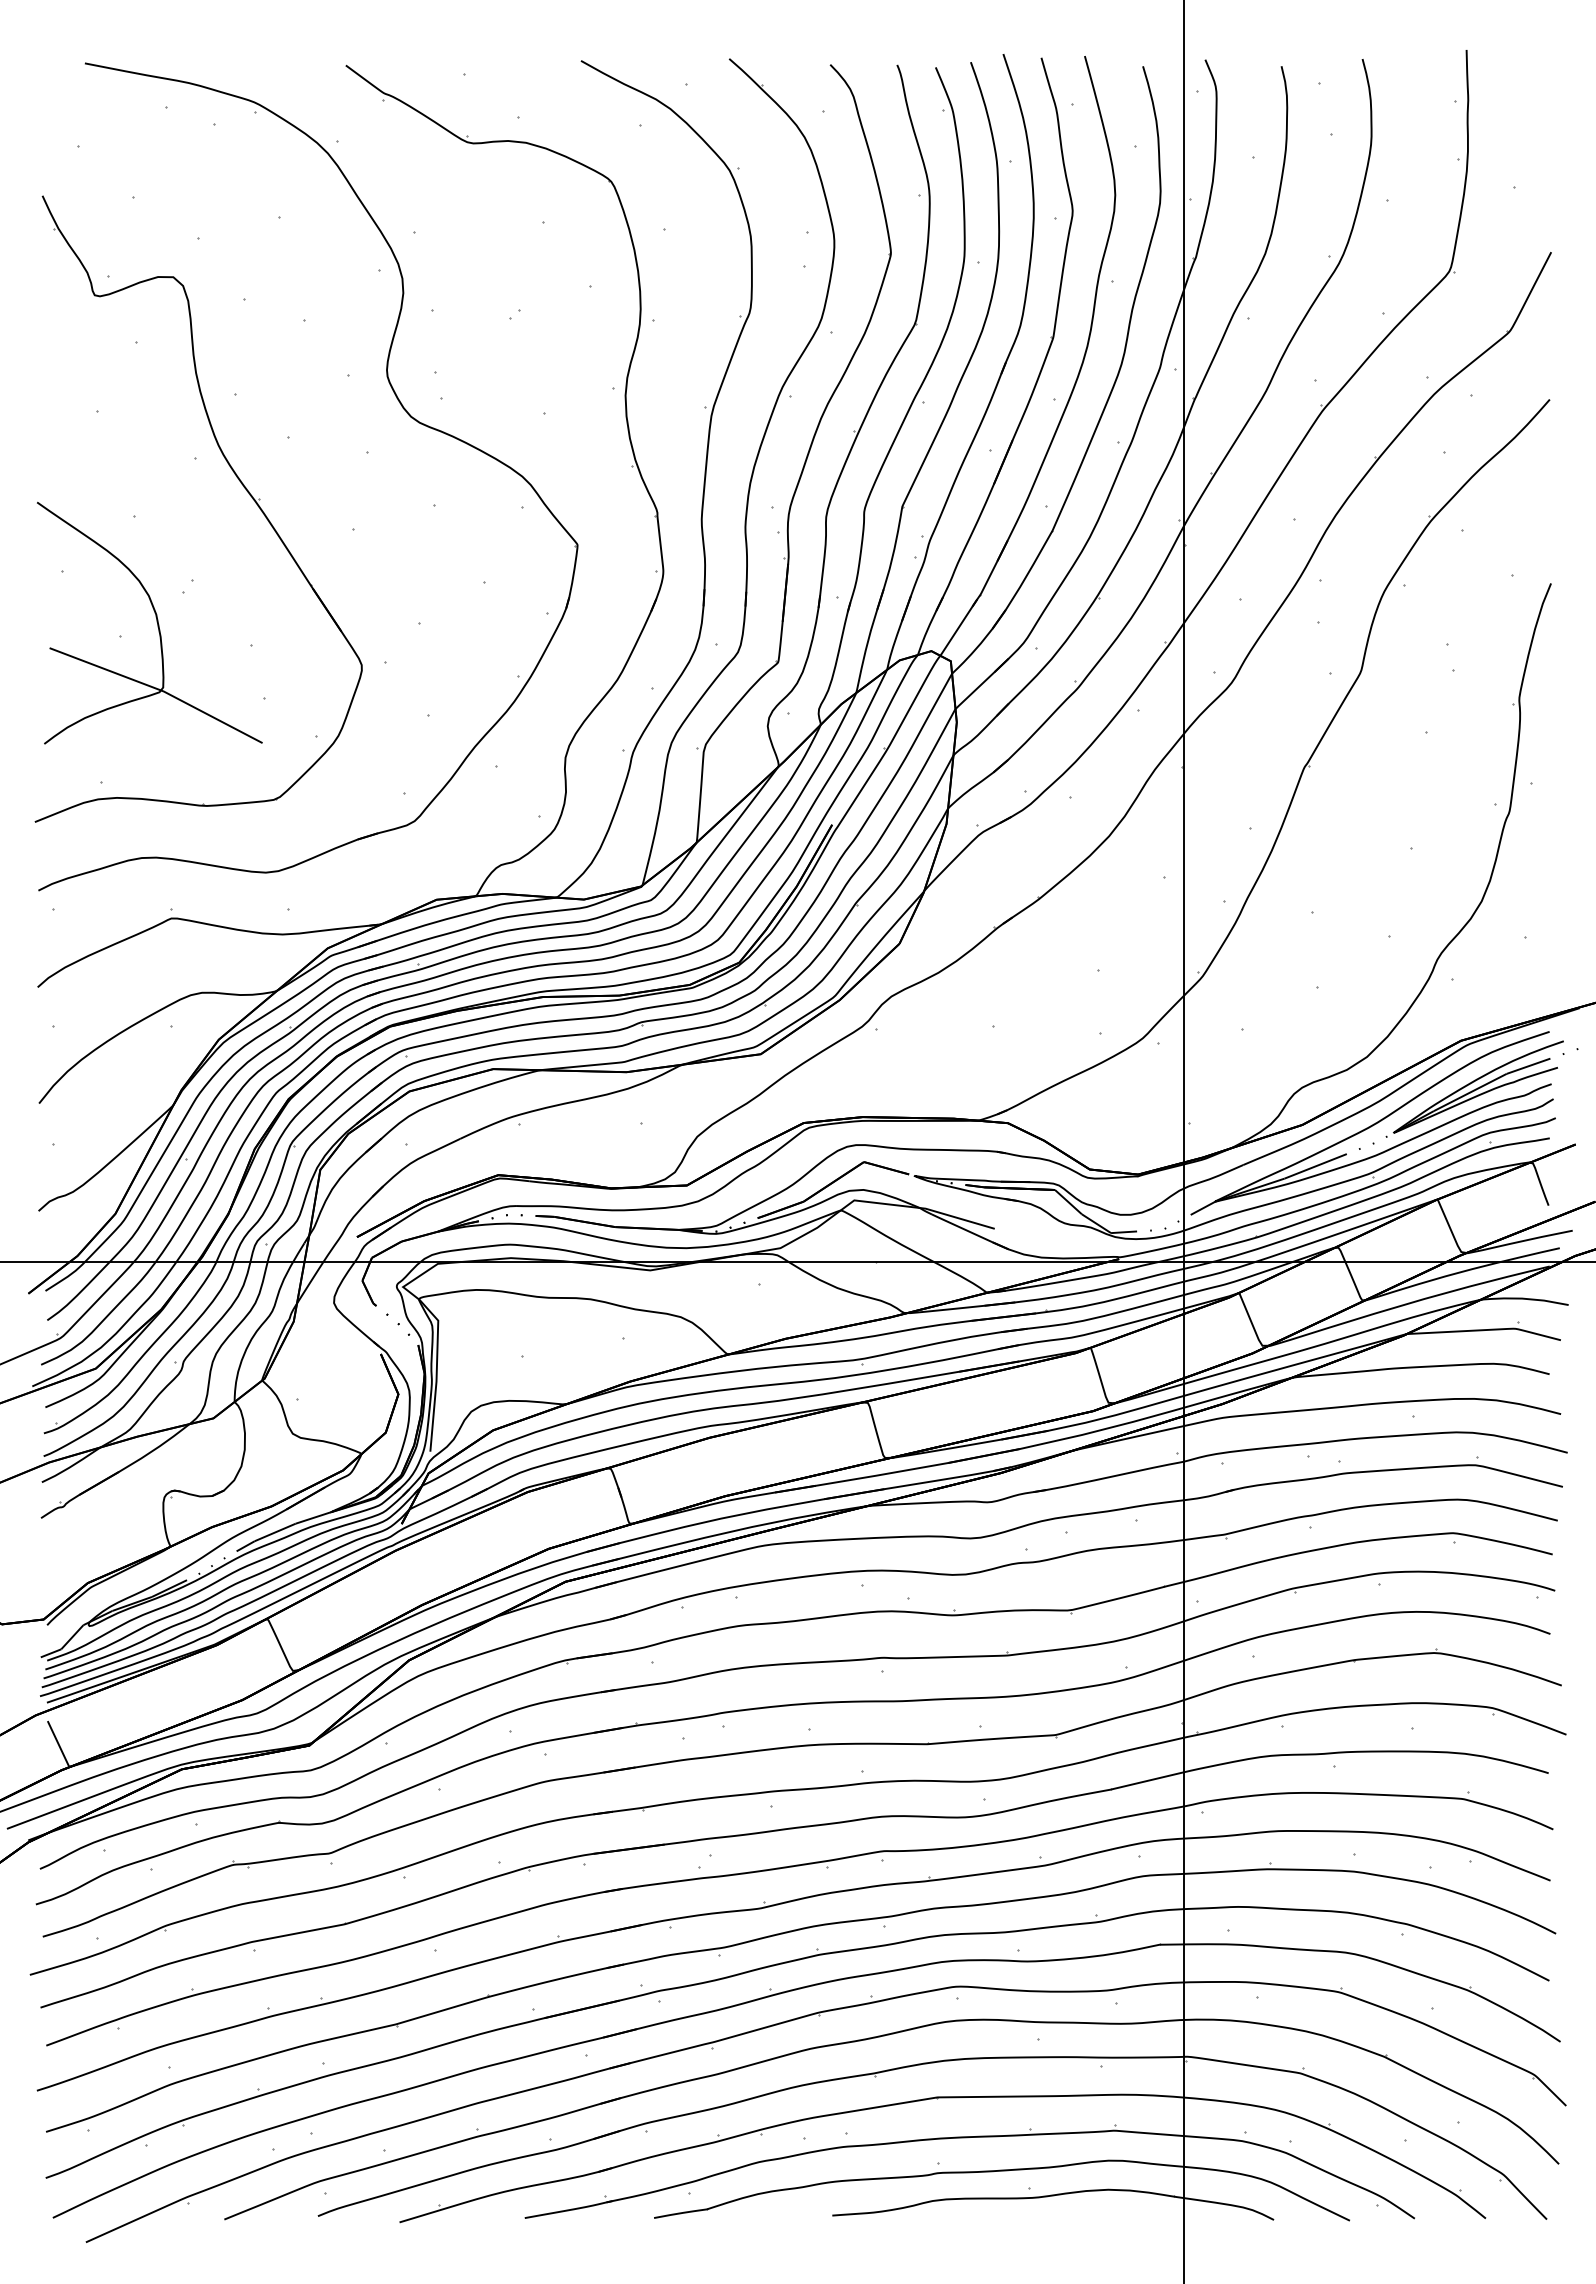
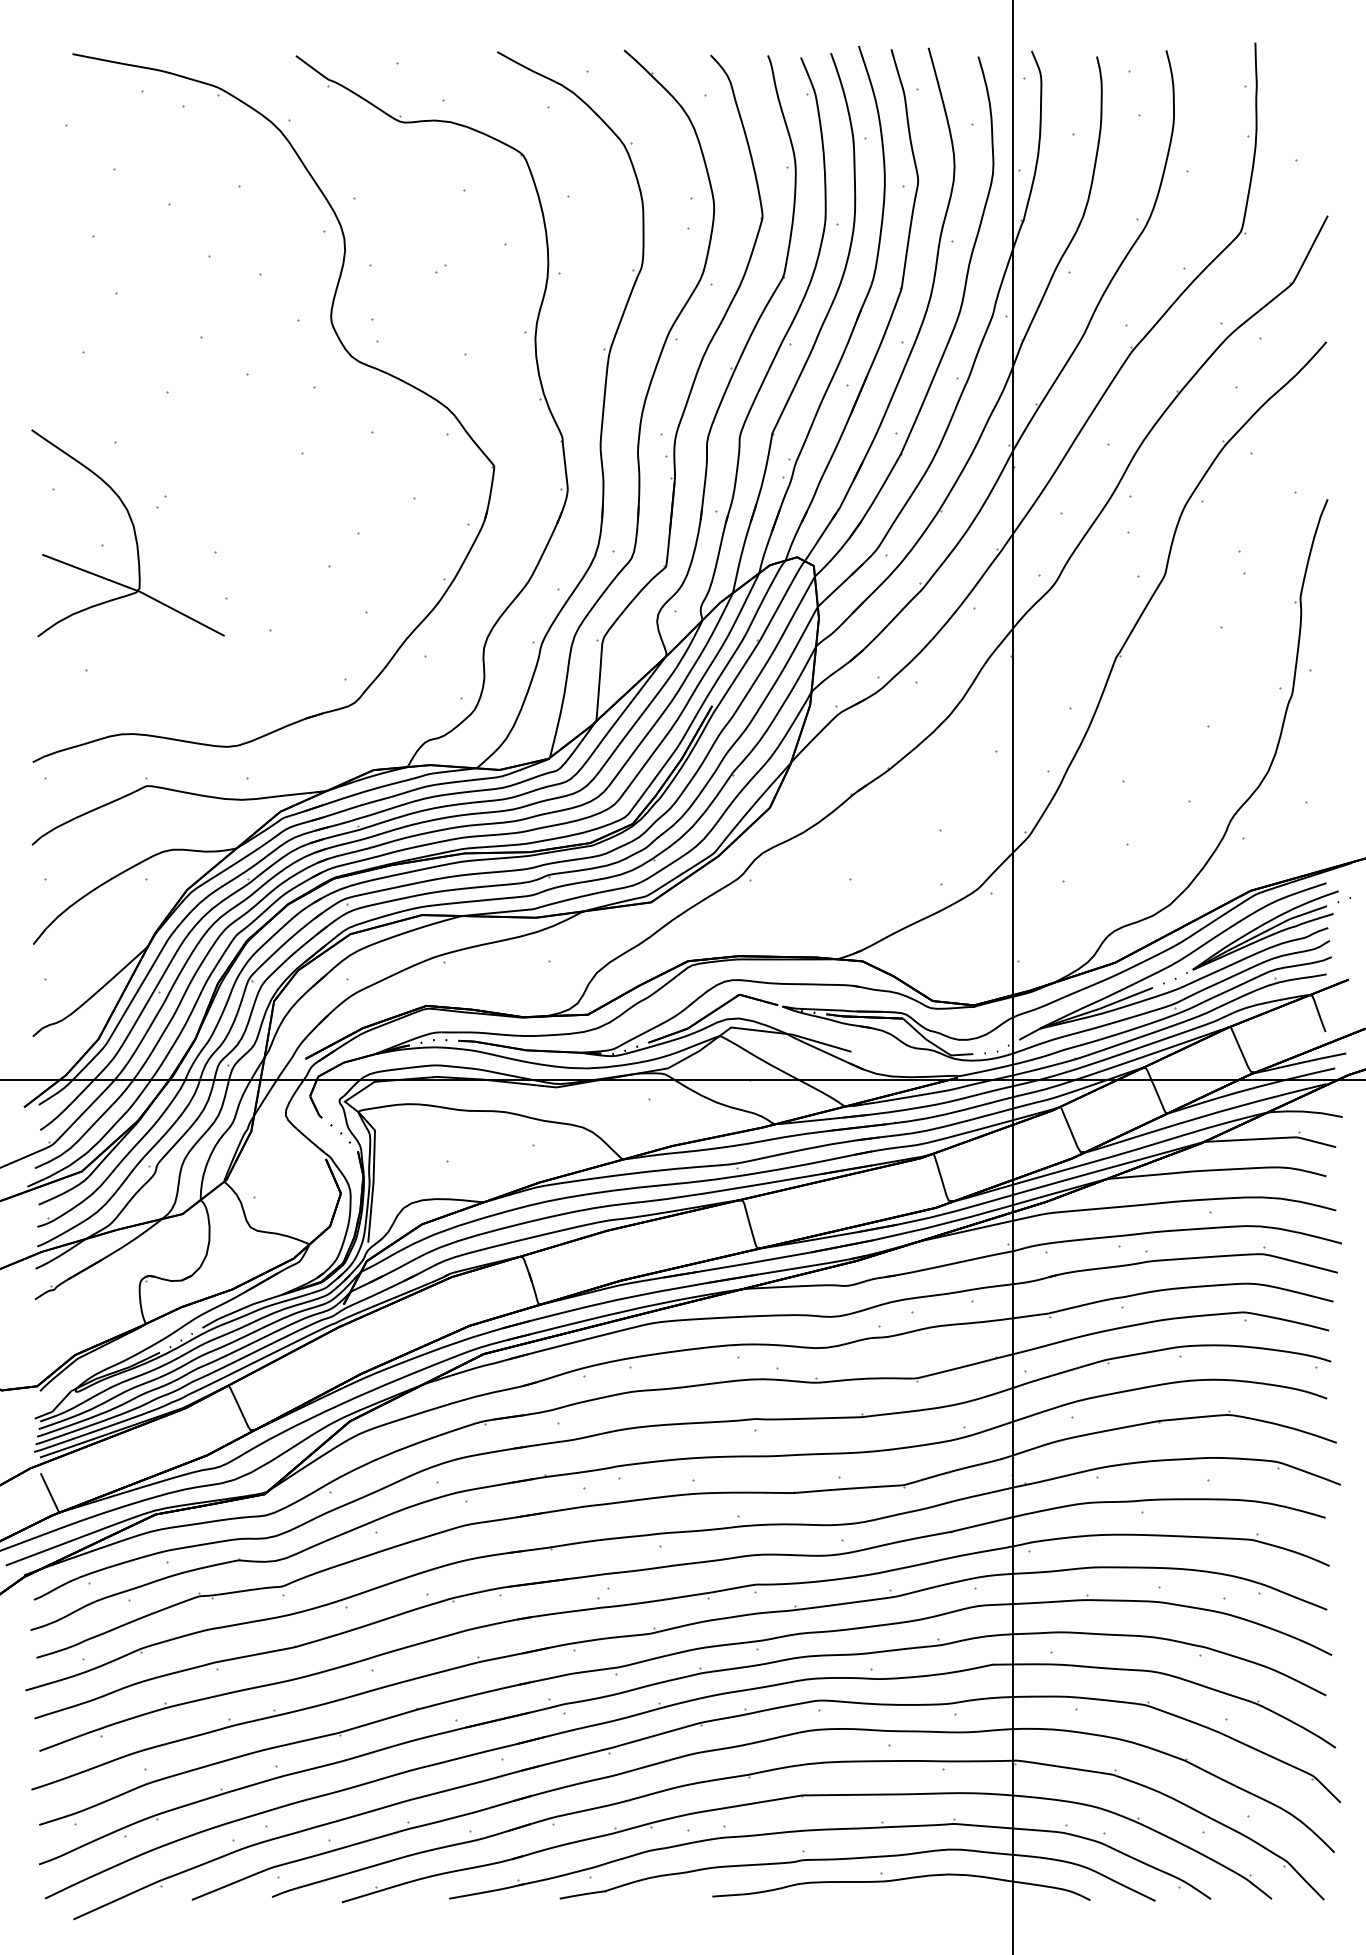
part: (238, 480) -> (204, 411), removed

